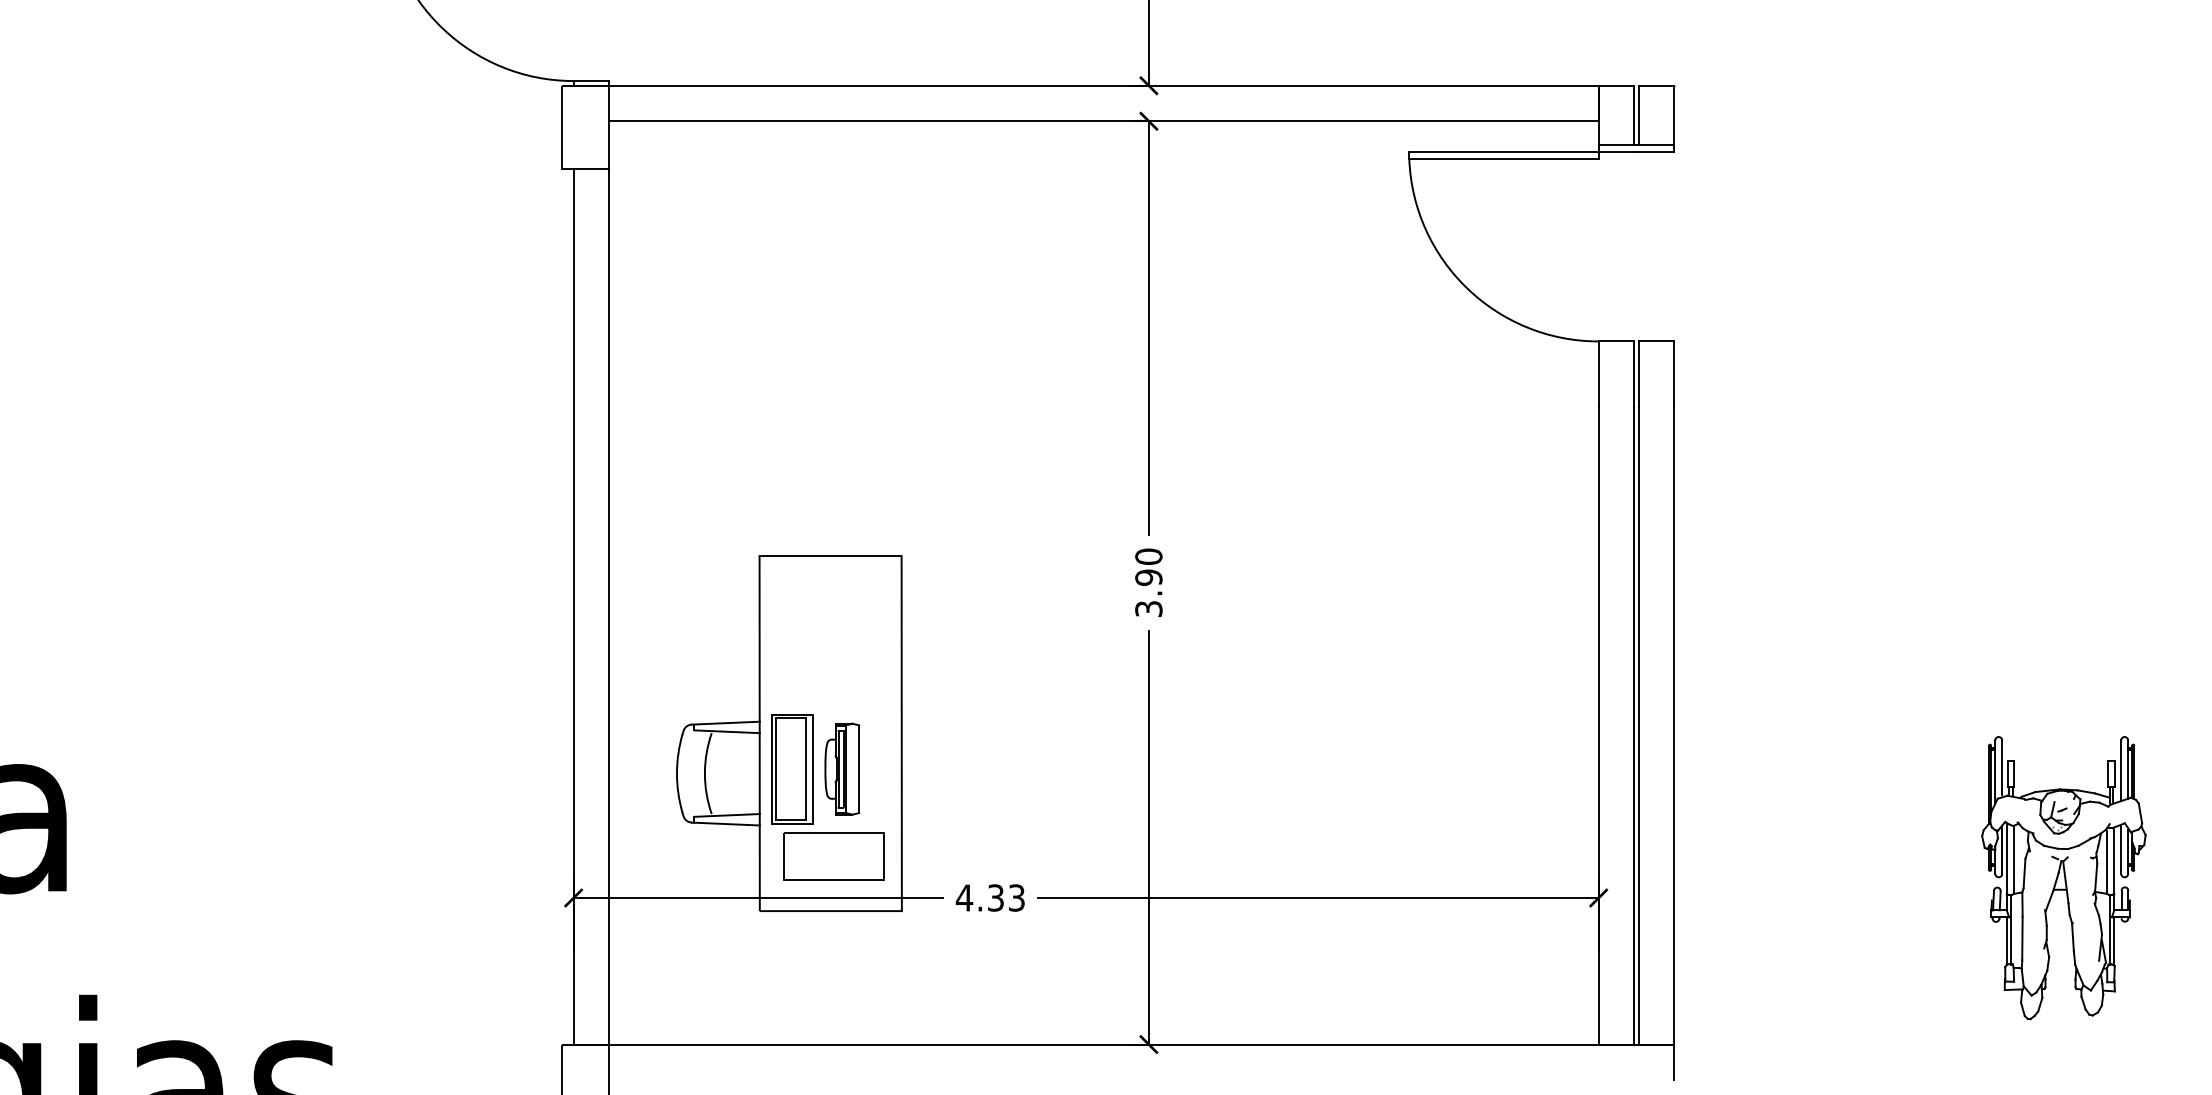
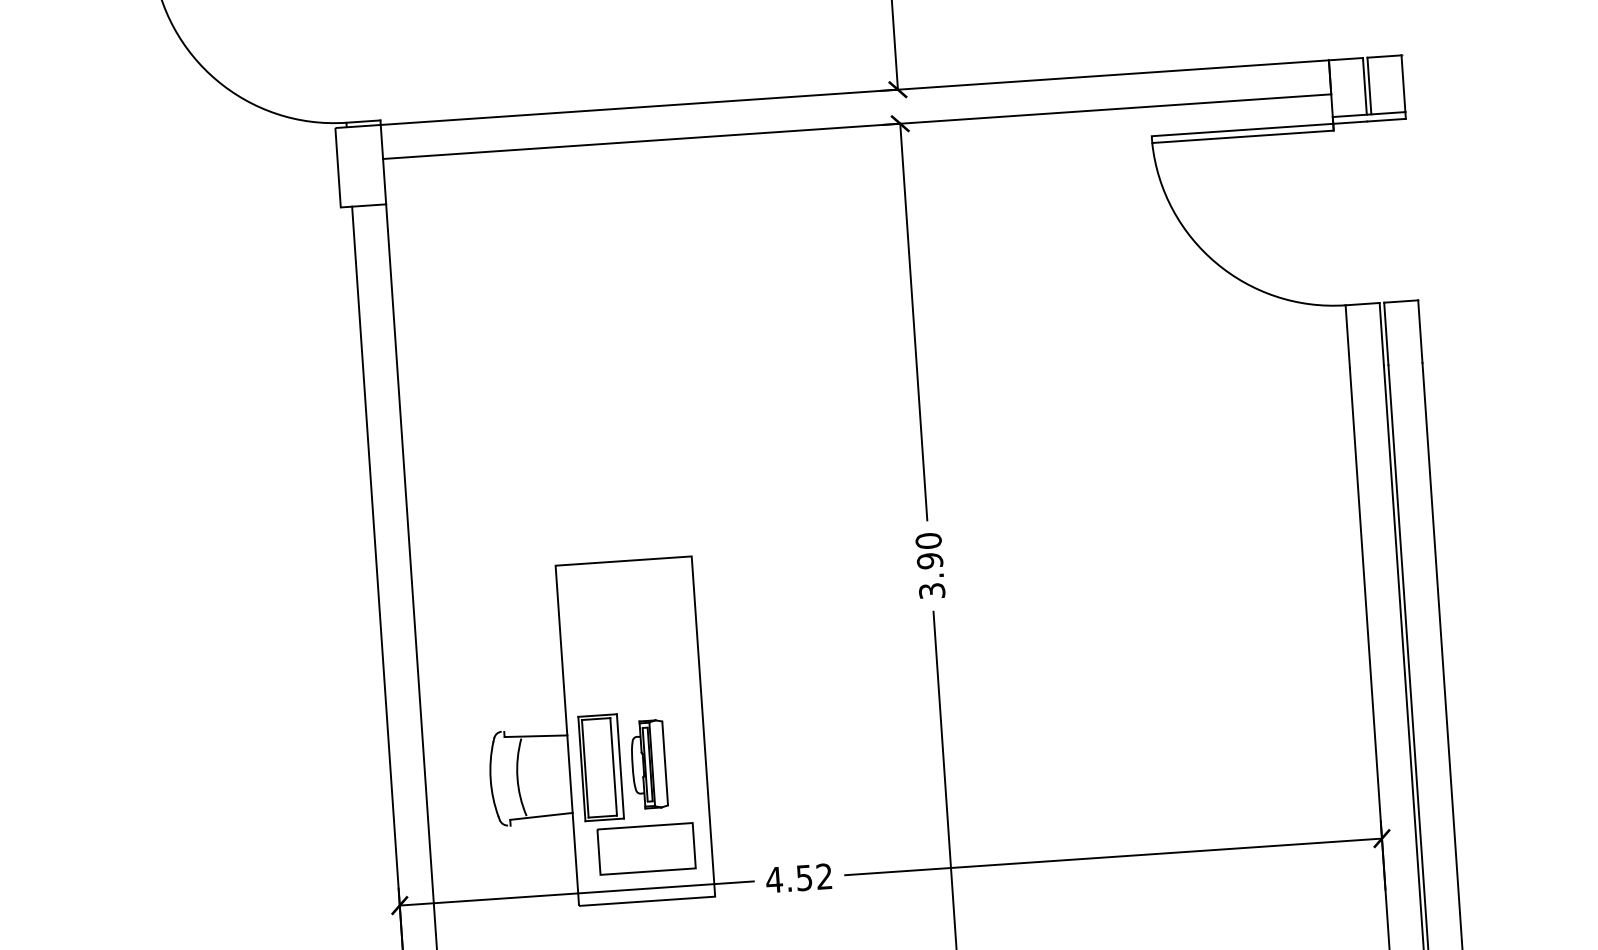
line: (725, 722) -> (533, 727), removed
line: (725, 823) -> (540, 824), removed
text: (1006, 897) -> (814, 876), 4.33 -> 4.52

